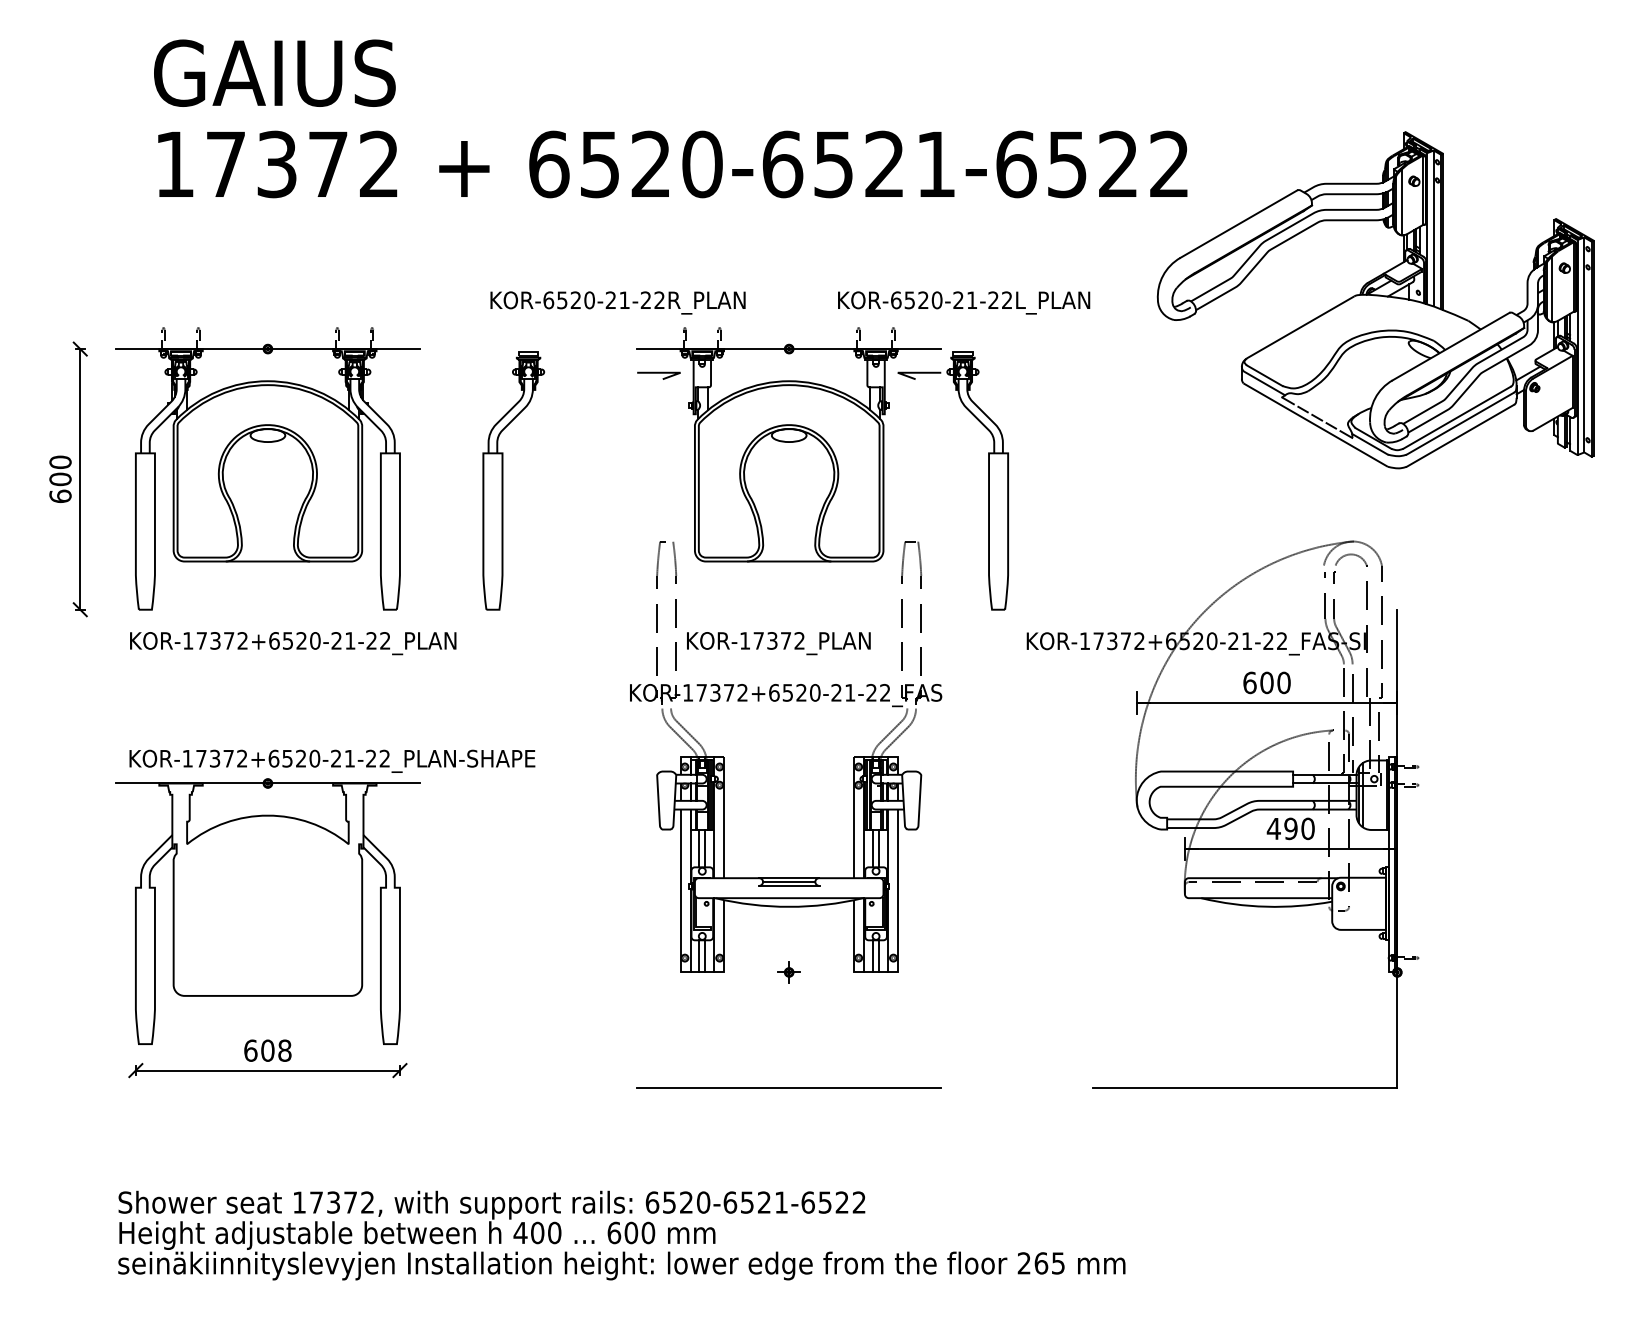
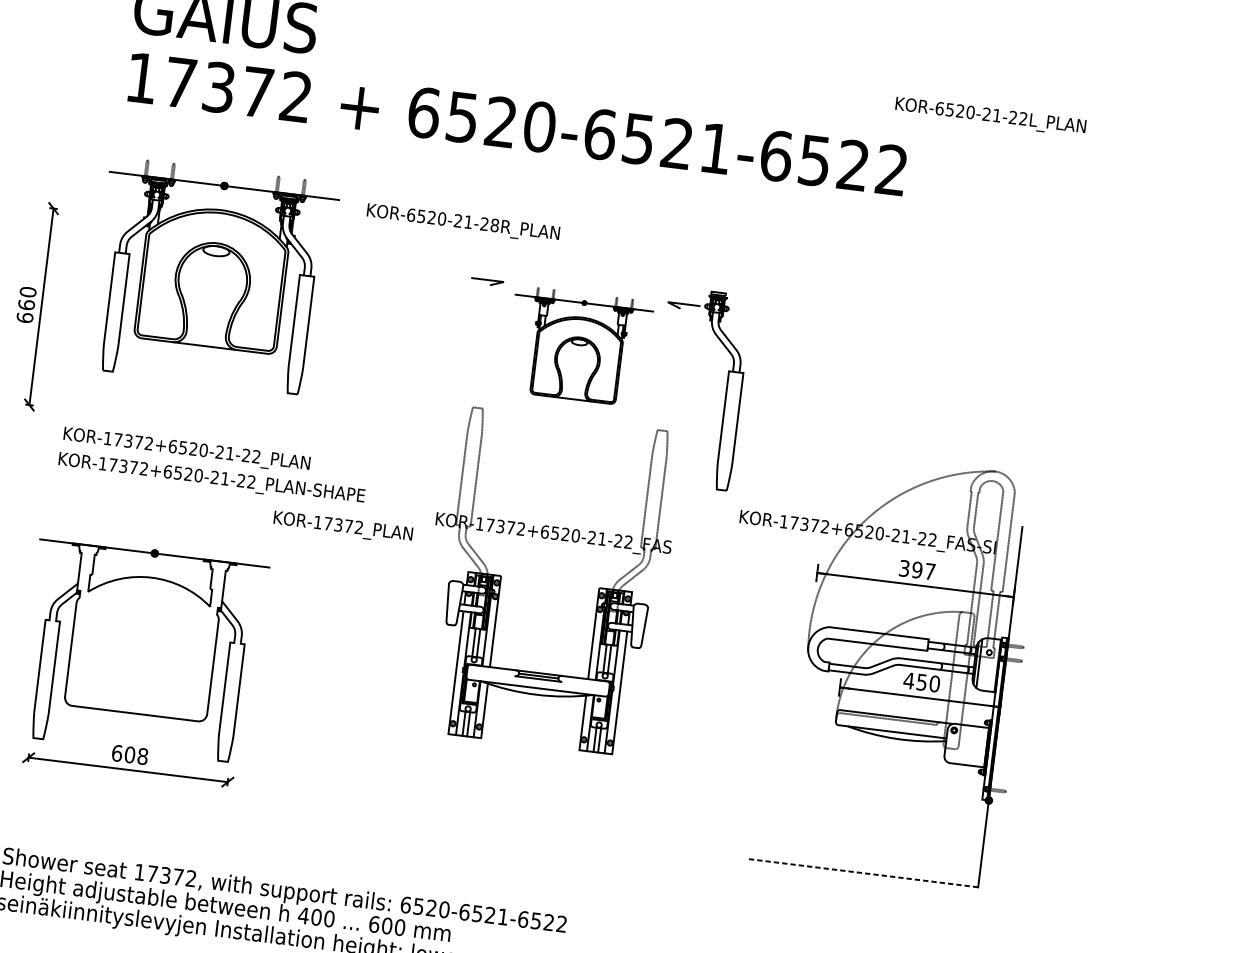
text: (659, 300) -> (494, 225), KOR-6520-21-22R_PLAN -> KOR-6520-21-28R_PLAN
part: (1375, 300) -> (1034, 291), removed
text: (964, 302) -> (991, 116), moved
part: (788, 444) -> (578, 346), size x0.6
part: (267, 468) -> (213, 275), moved
text: (60, 479) -> (26, 305), 600 -> 660
part: (503, 480) -> (360, 346), removed
text: (778, 643) -> (342, 527), moved
text: (1266, 682) -> (917, 569), 600 -> 397
text: (332, 760) -> (211, 478), moved
text: (1290, 828) -> (921, 682), 490 -> 450
part: (788, 972) -> (529, 744), removed
line: (789, 1087) -> (519, 830), removed
line: (1245, 1087) -> (863, 873), solid -> dashed

